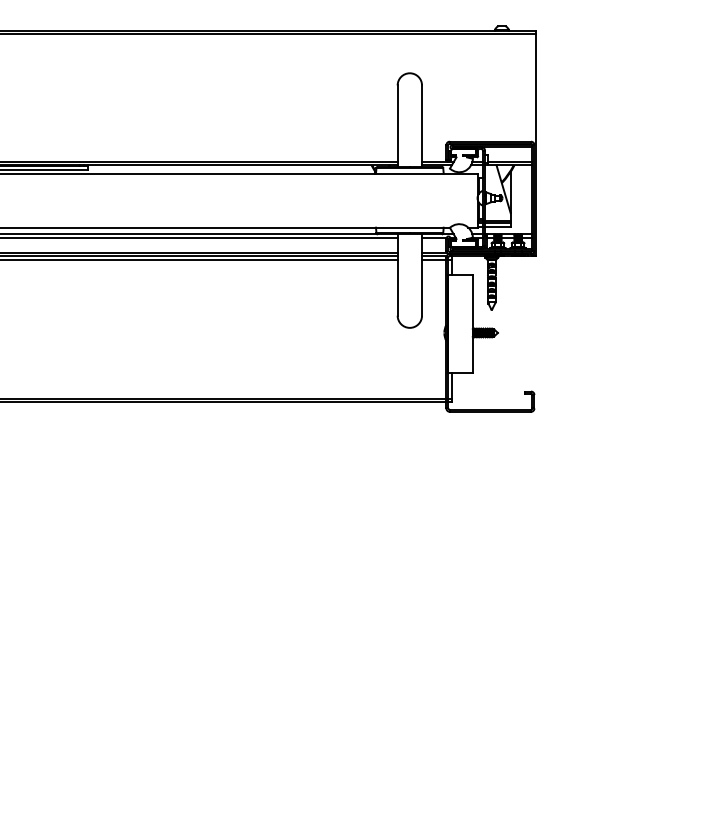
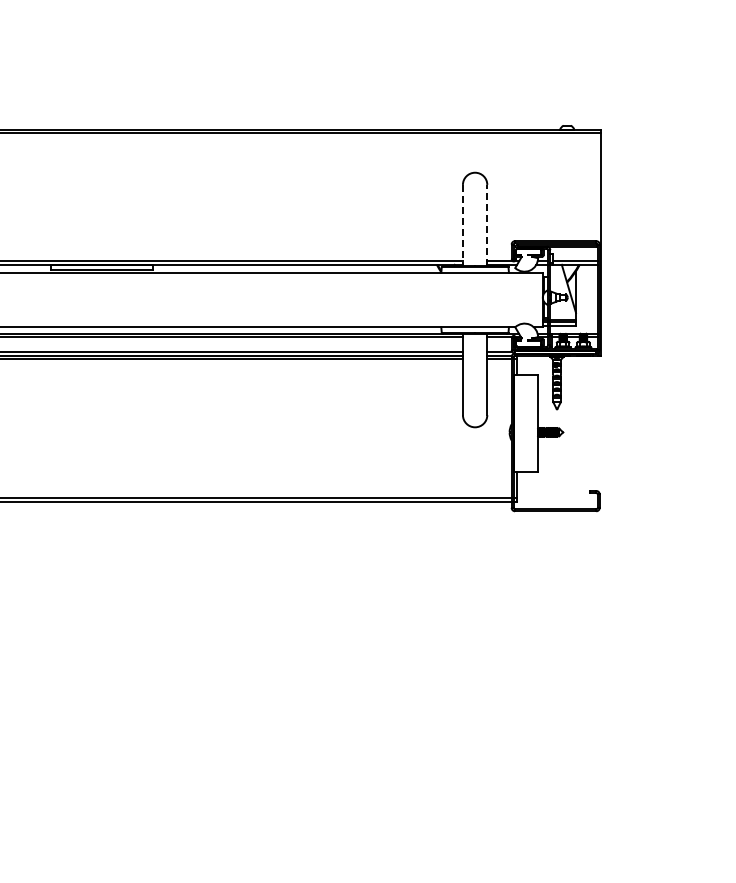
line: (397, 126) -> (462, 225), solid -> dashed
line: (422, 126) -> (487, 225), solid -> dashed

